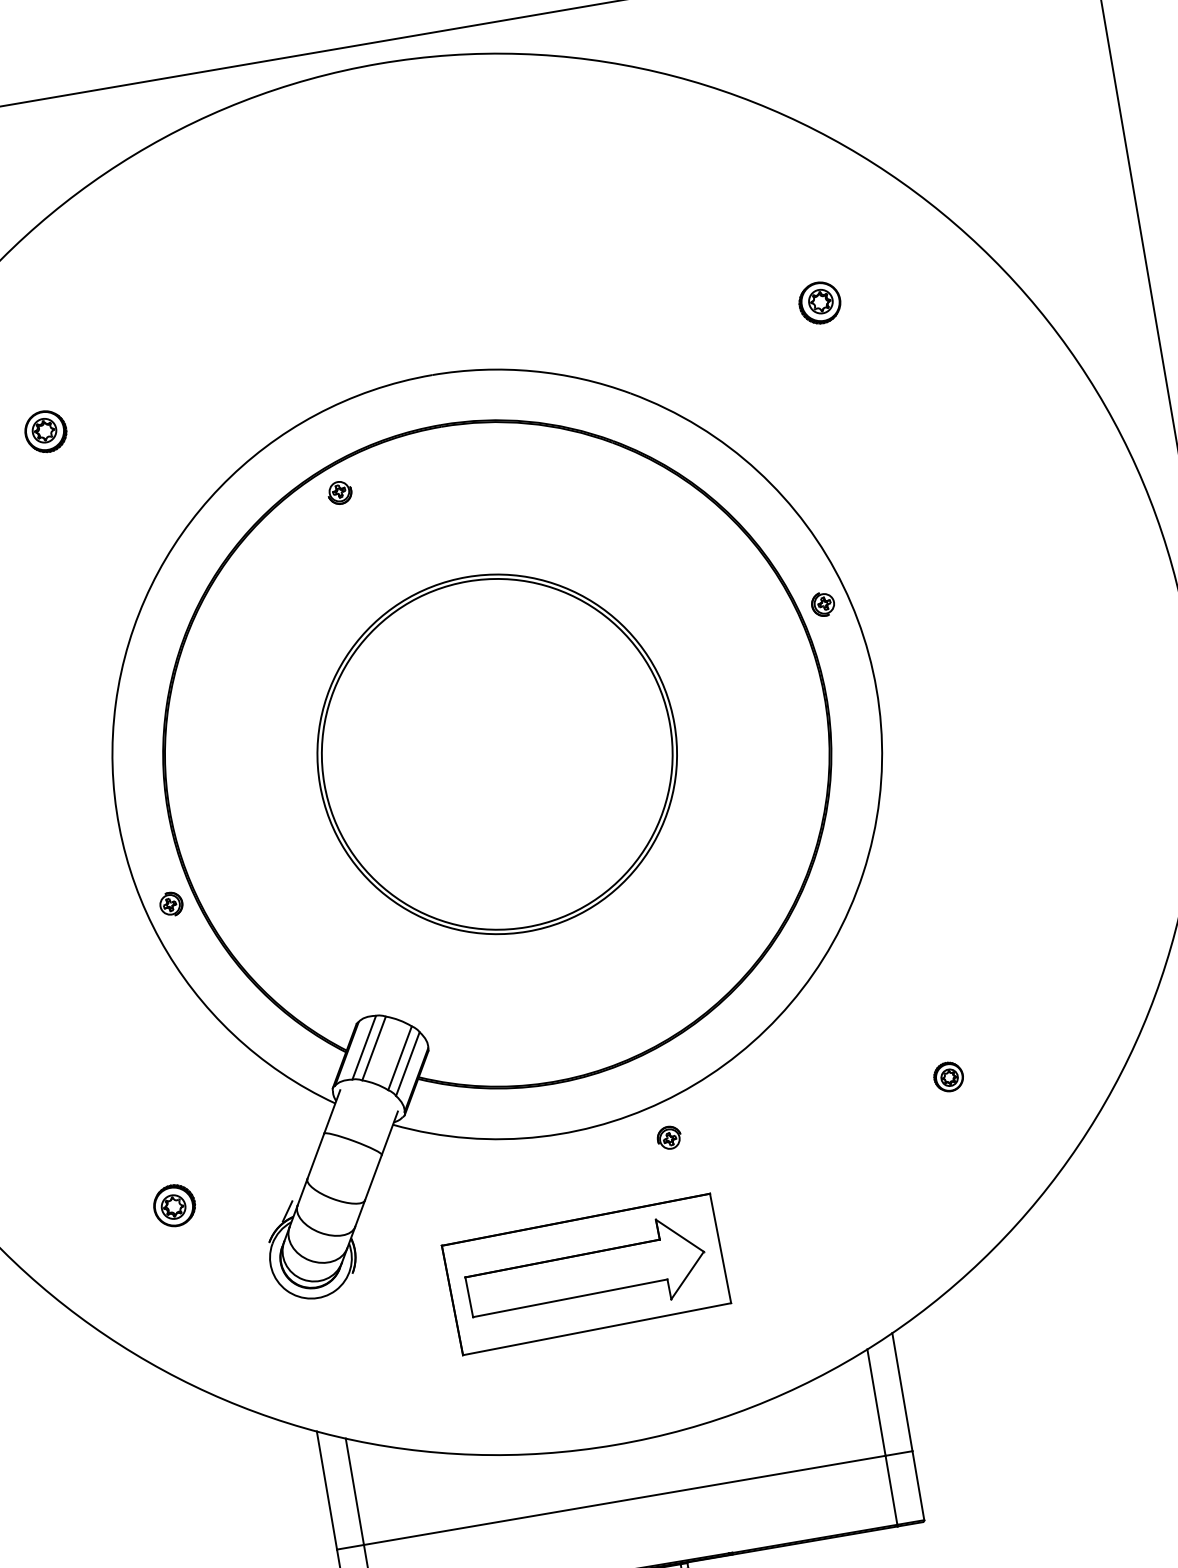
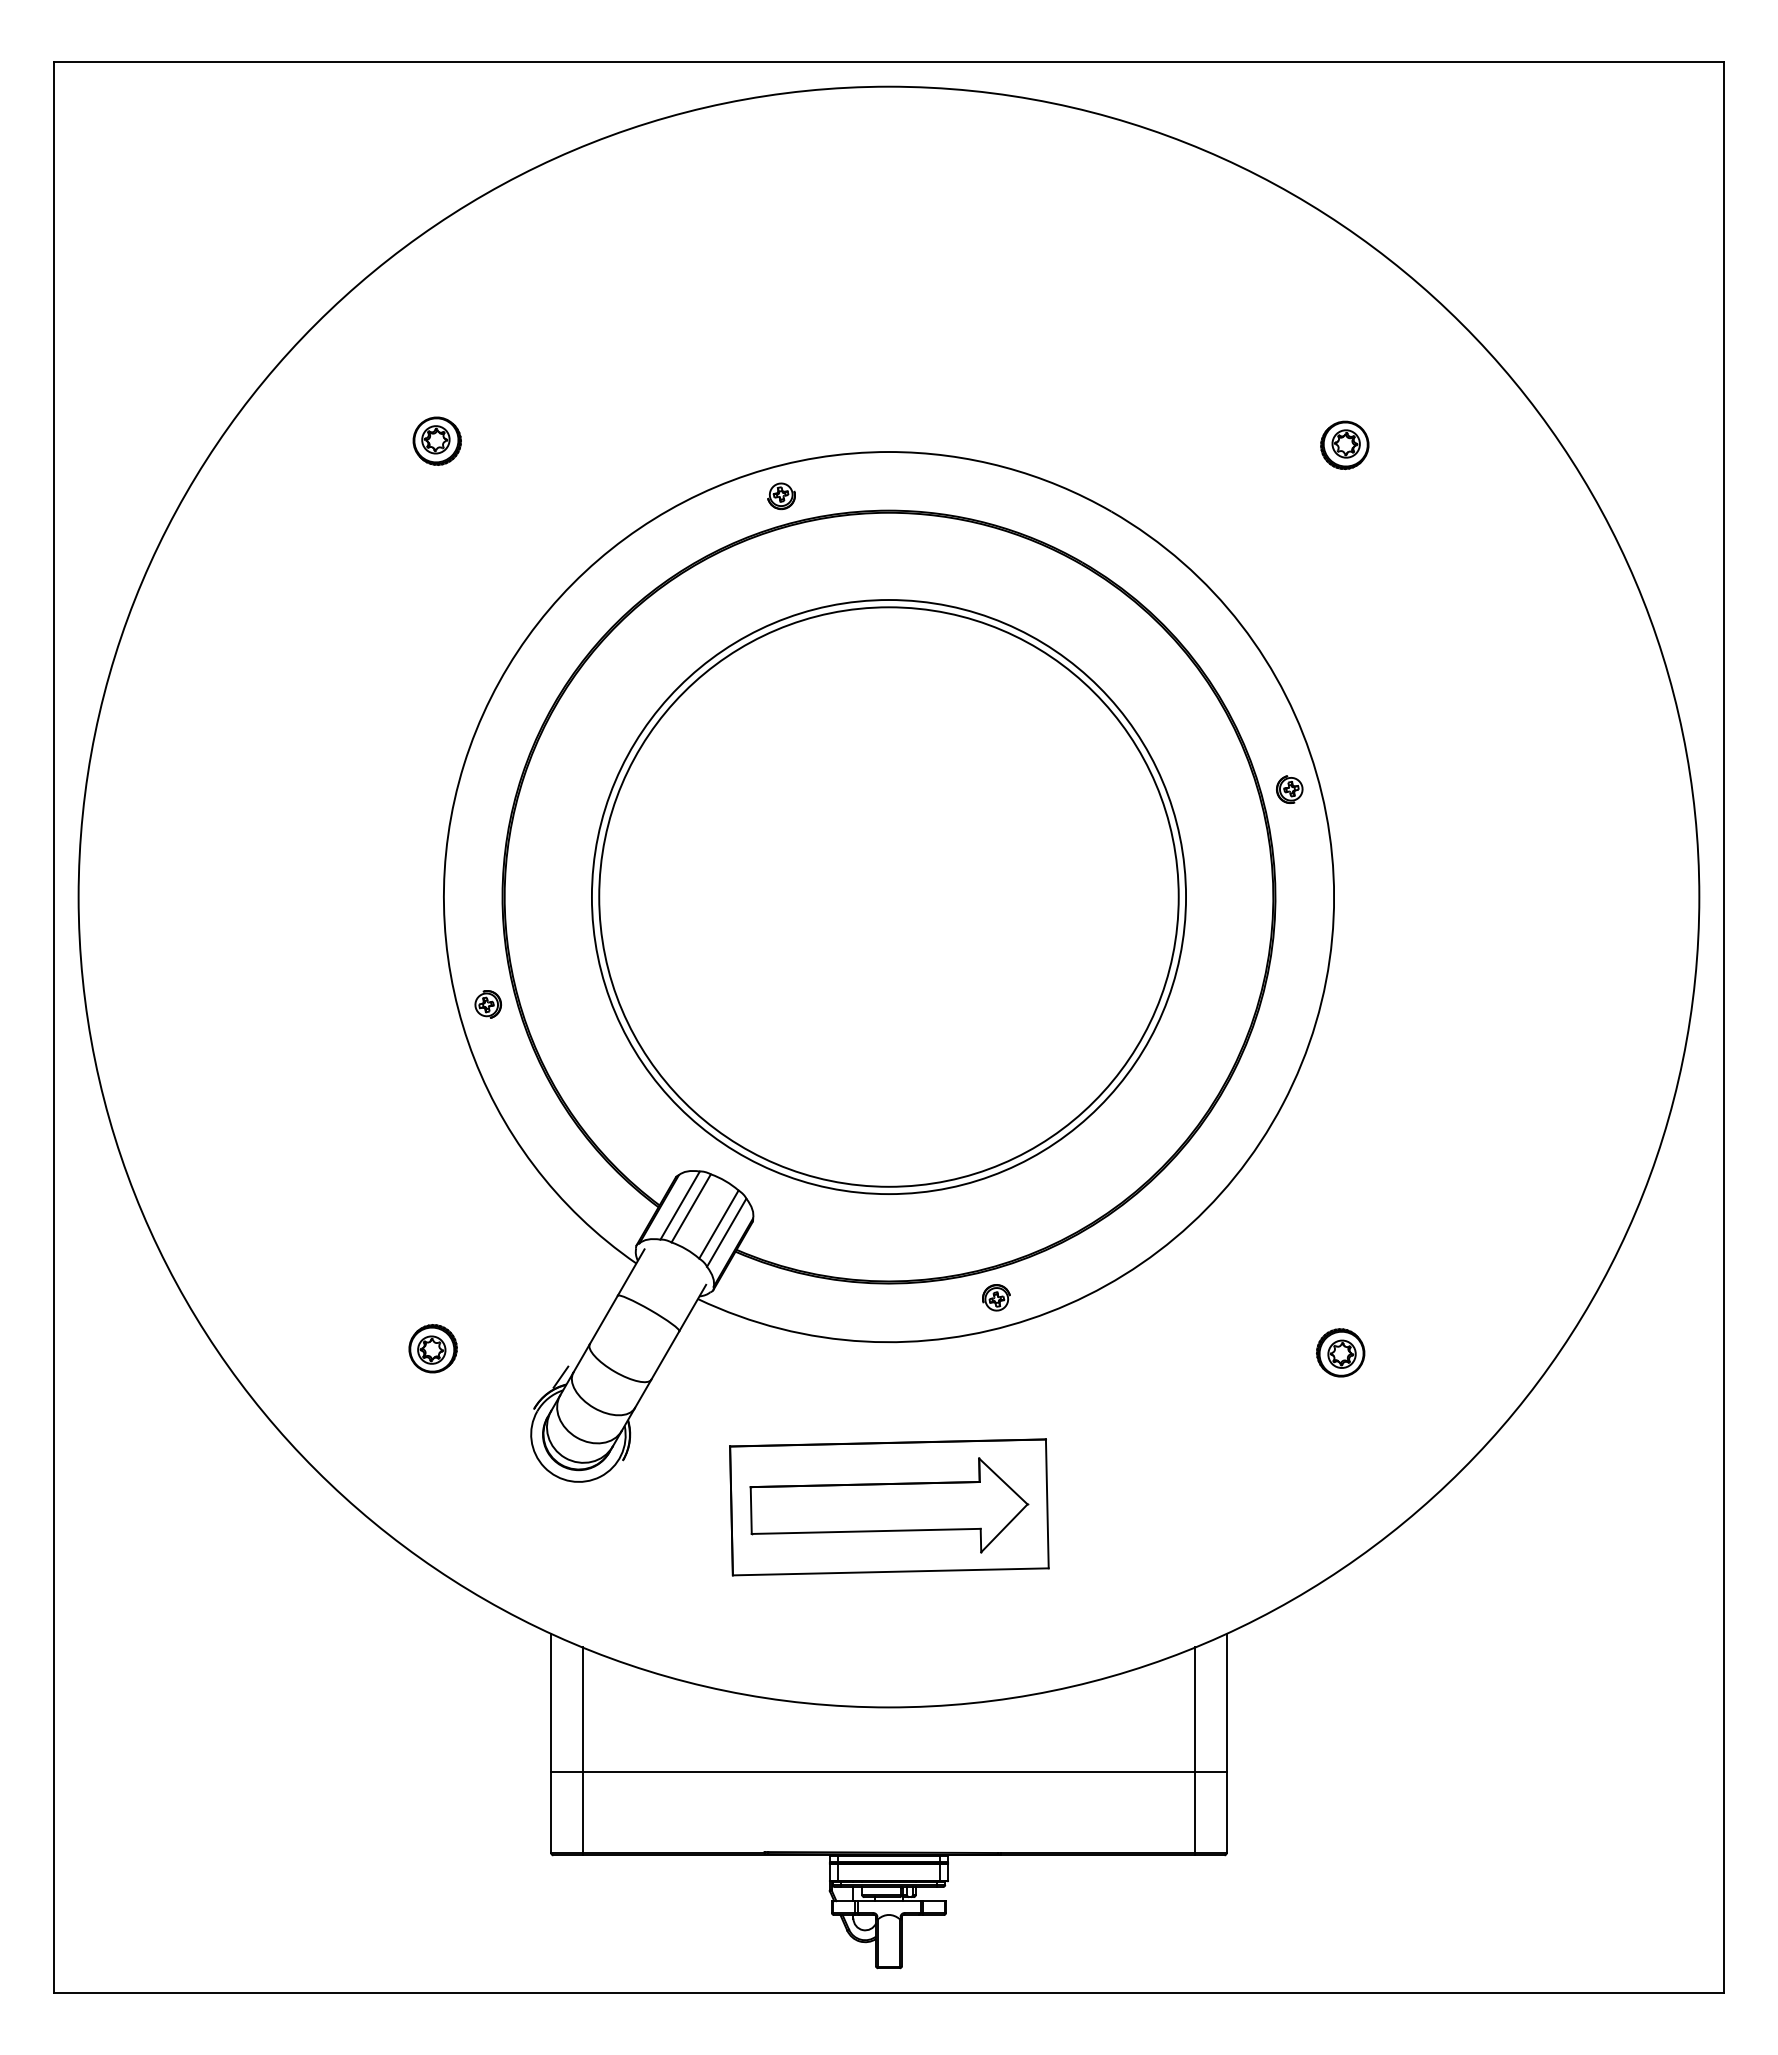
part: (339, 493) -> (781, 496), moved
part: (496, 753) -> (888, 896), size x1.43
part: (948, 1076) -> (1340, 1352), size x1.43
part: (669, 1137) -> (996, 1297), moved

